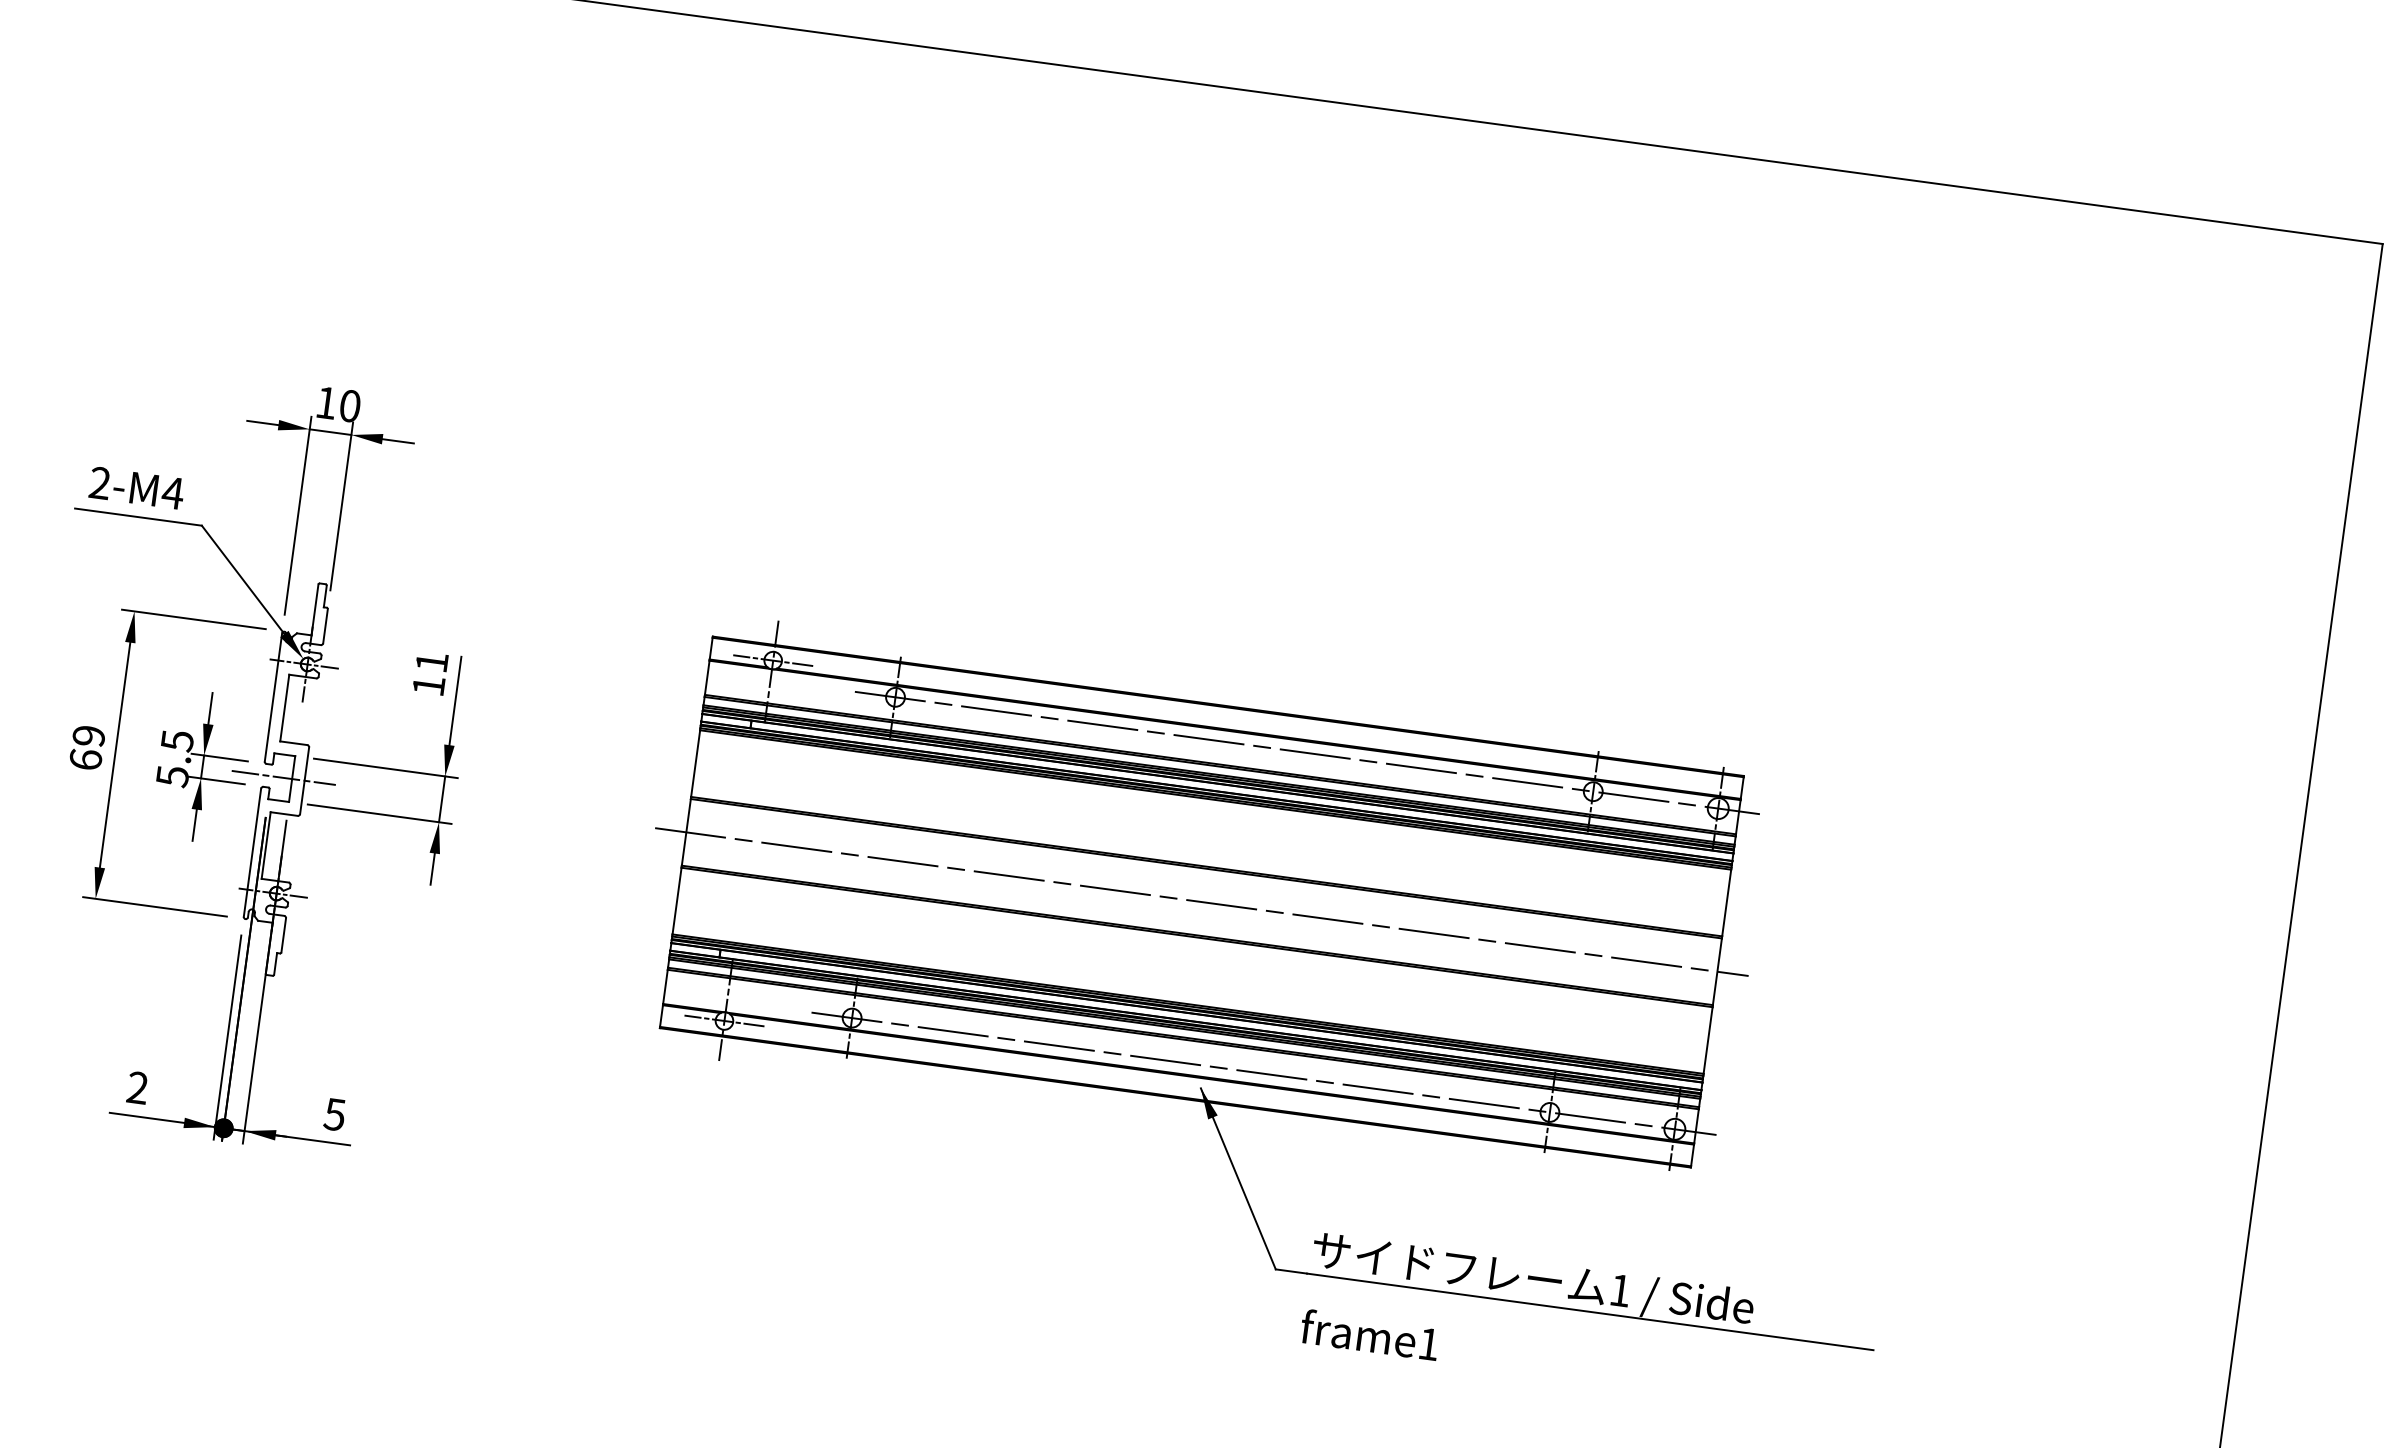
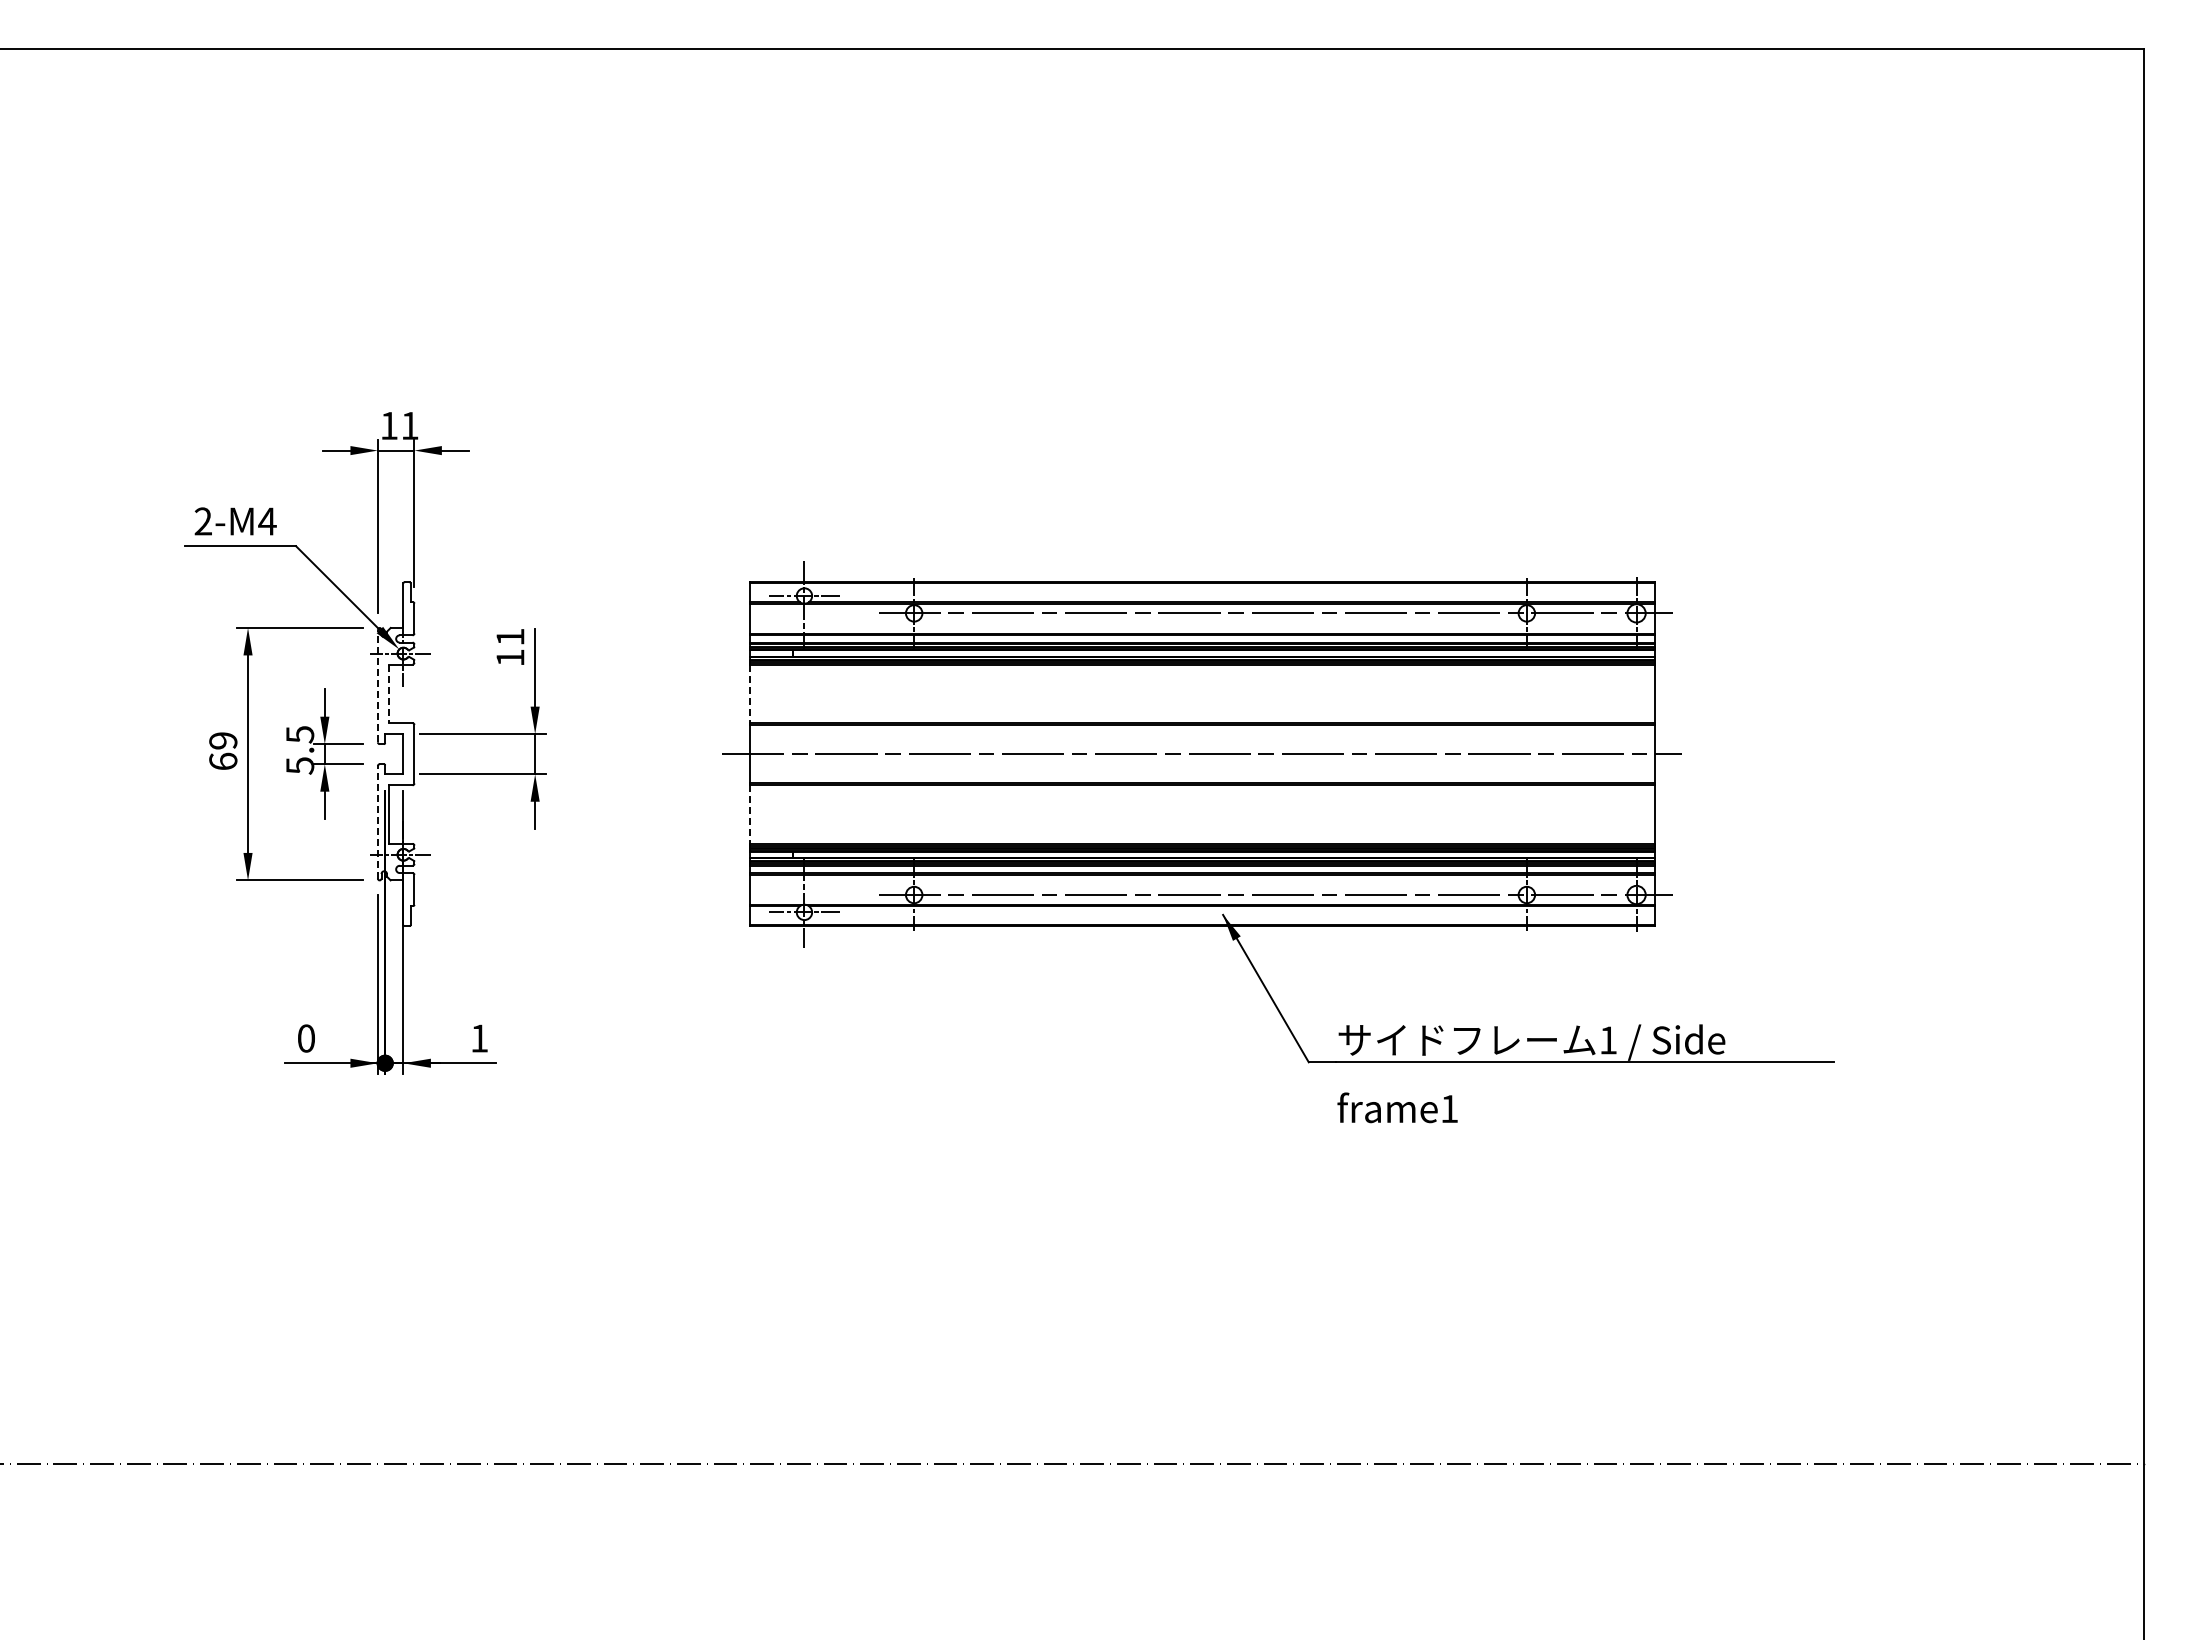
text: (349, 405) -> (409, 425), 10 -> 11
line: (273, 696) -> (377, 685), solid -> dashed
line: (284, 708) -> (388, 694), solid -> dashed
line: (695, 764) -> (749, 694), solid -> dashed
line: (283, 778) -> (395, 754), removed
line: (252, 851) -> (377, 821), solid -> dashed
line: (676, 902) -> (749, 815), solid -> dashed
text: (136, 1087) -> (305, 1038), 2 -> 0
text: (334, 1114) -> (479, 1038), 5 -> 1

